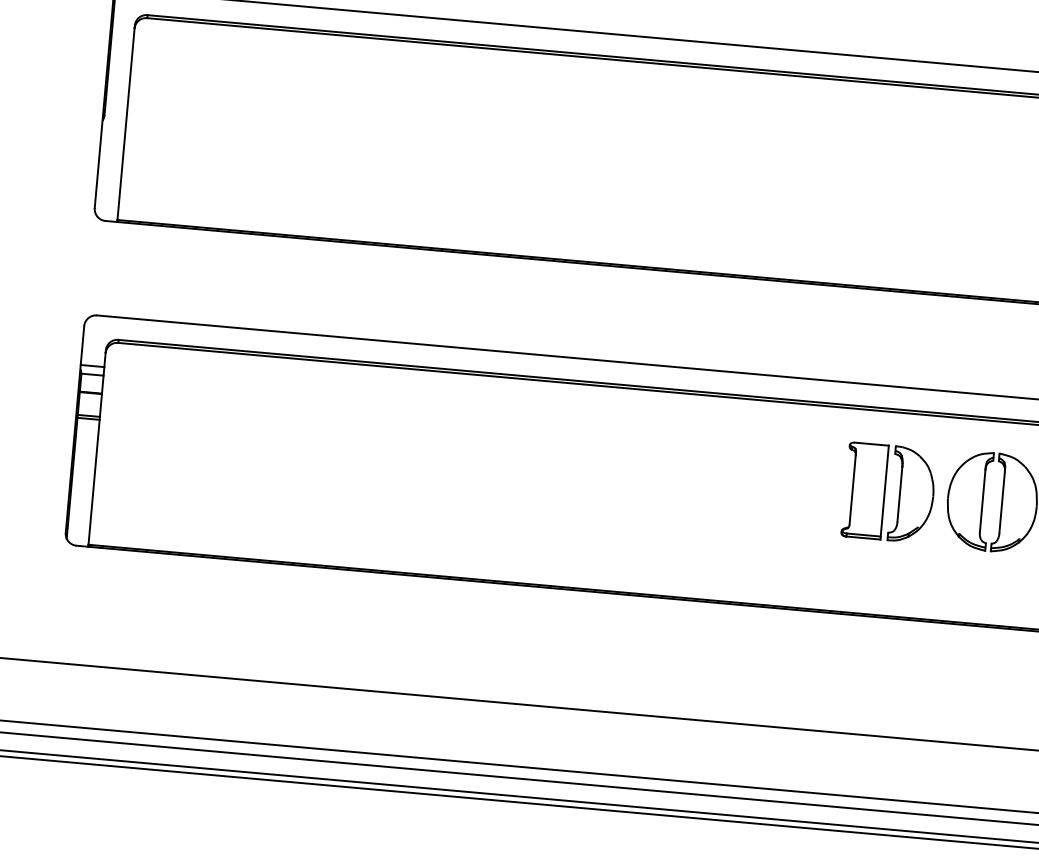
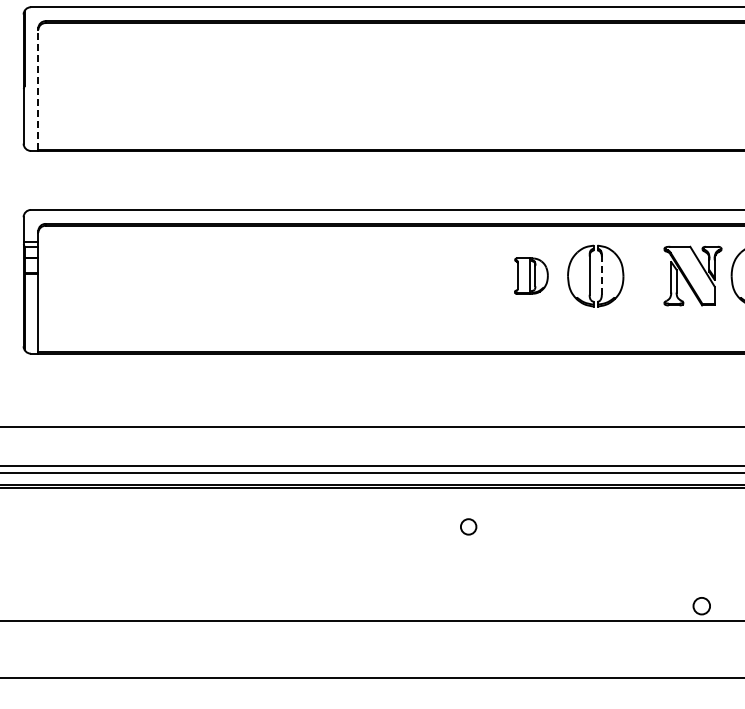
line: (126, 123) -> (38, 89), solid -> dashed
part: (889, 492) -> (531, 275), size x0.6
line: (1001, 502) -> (601, 275), solid -> dashed

